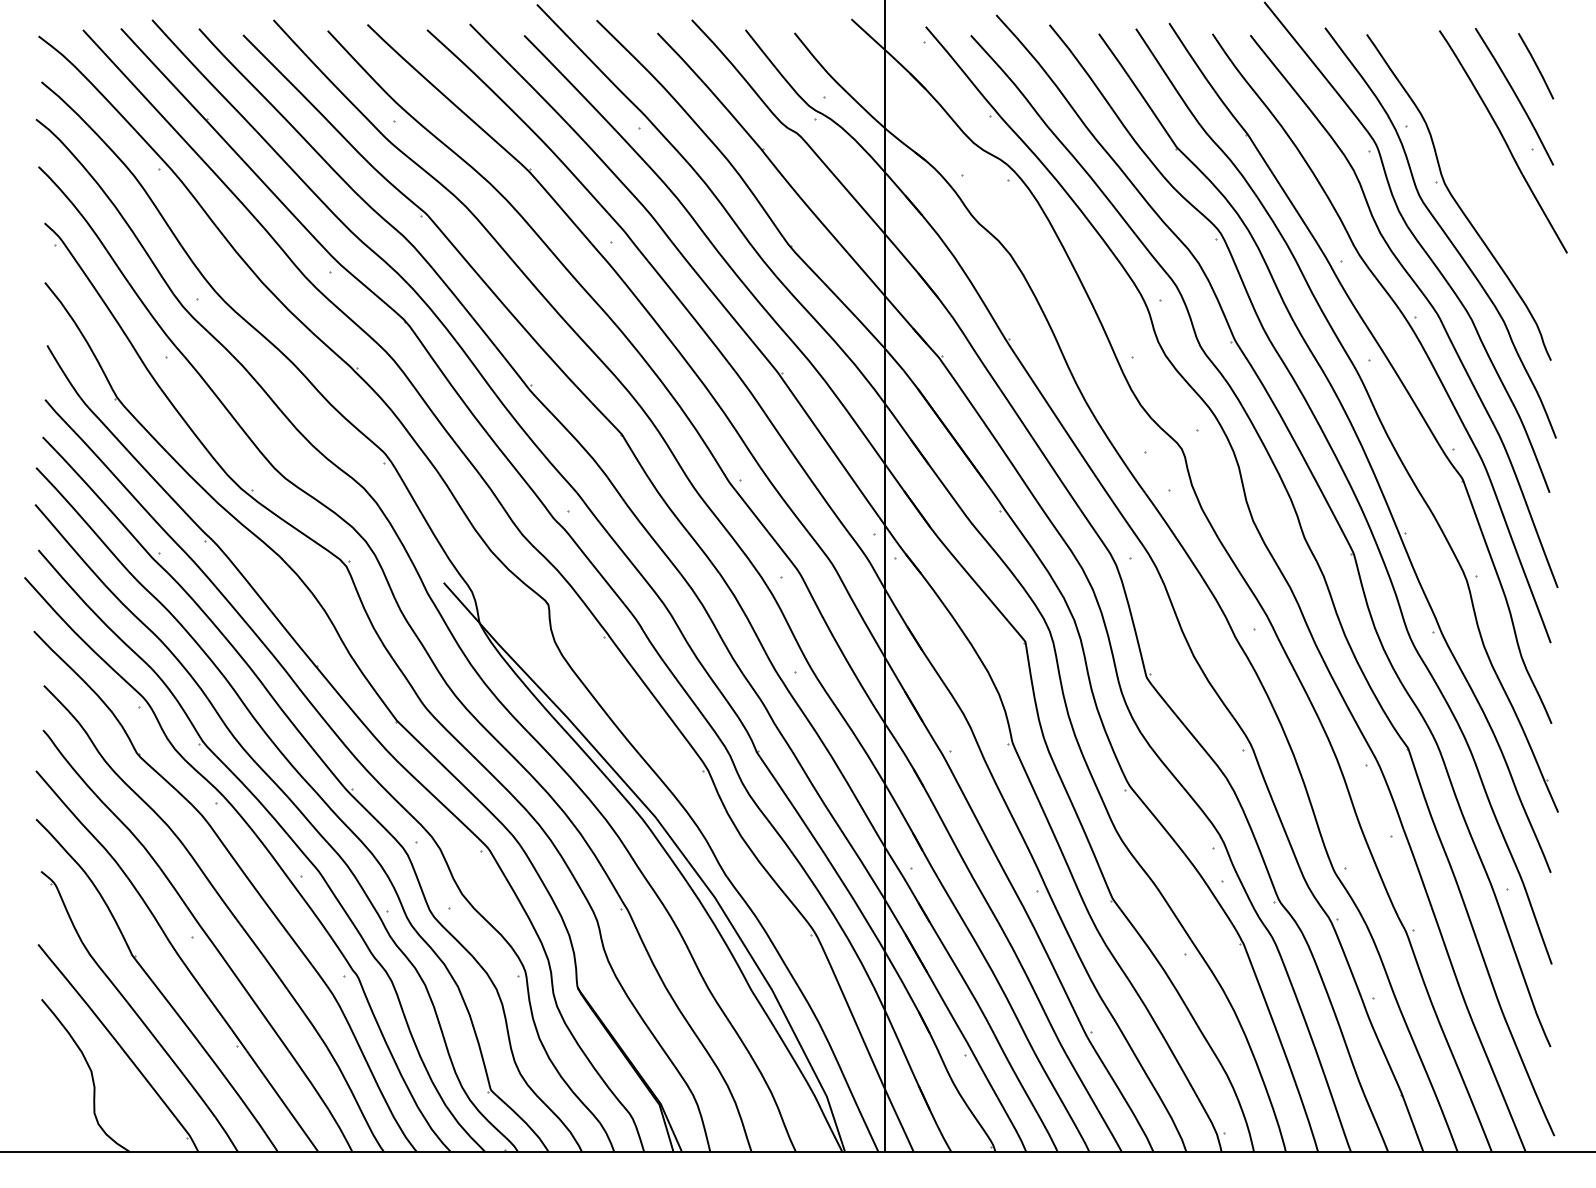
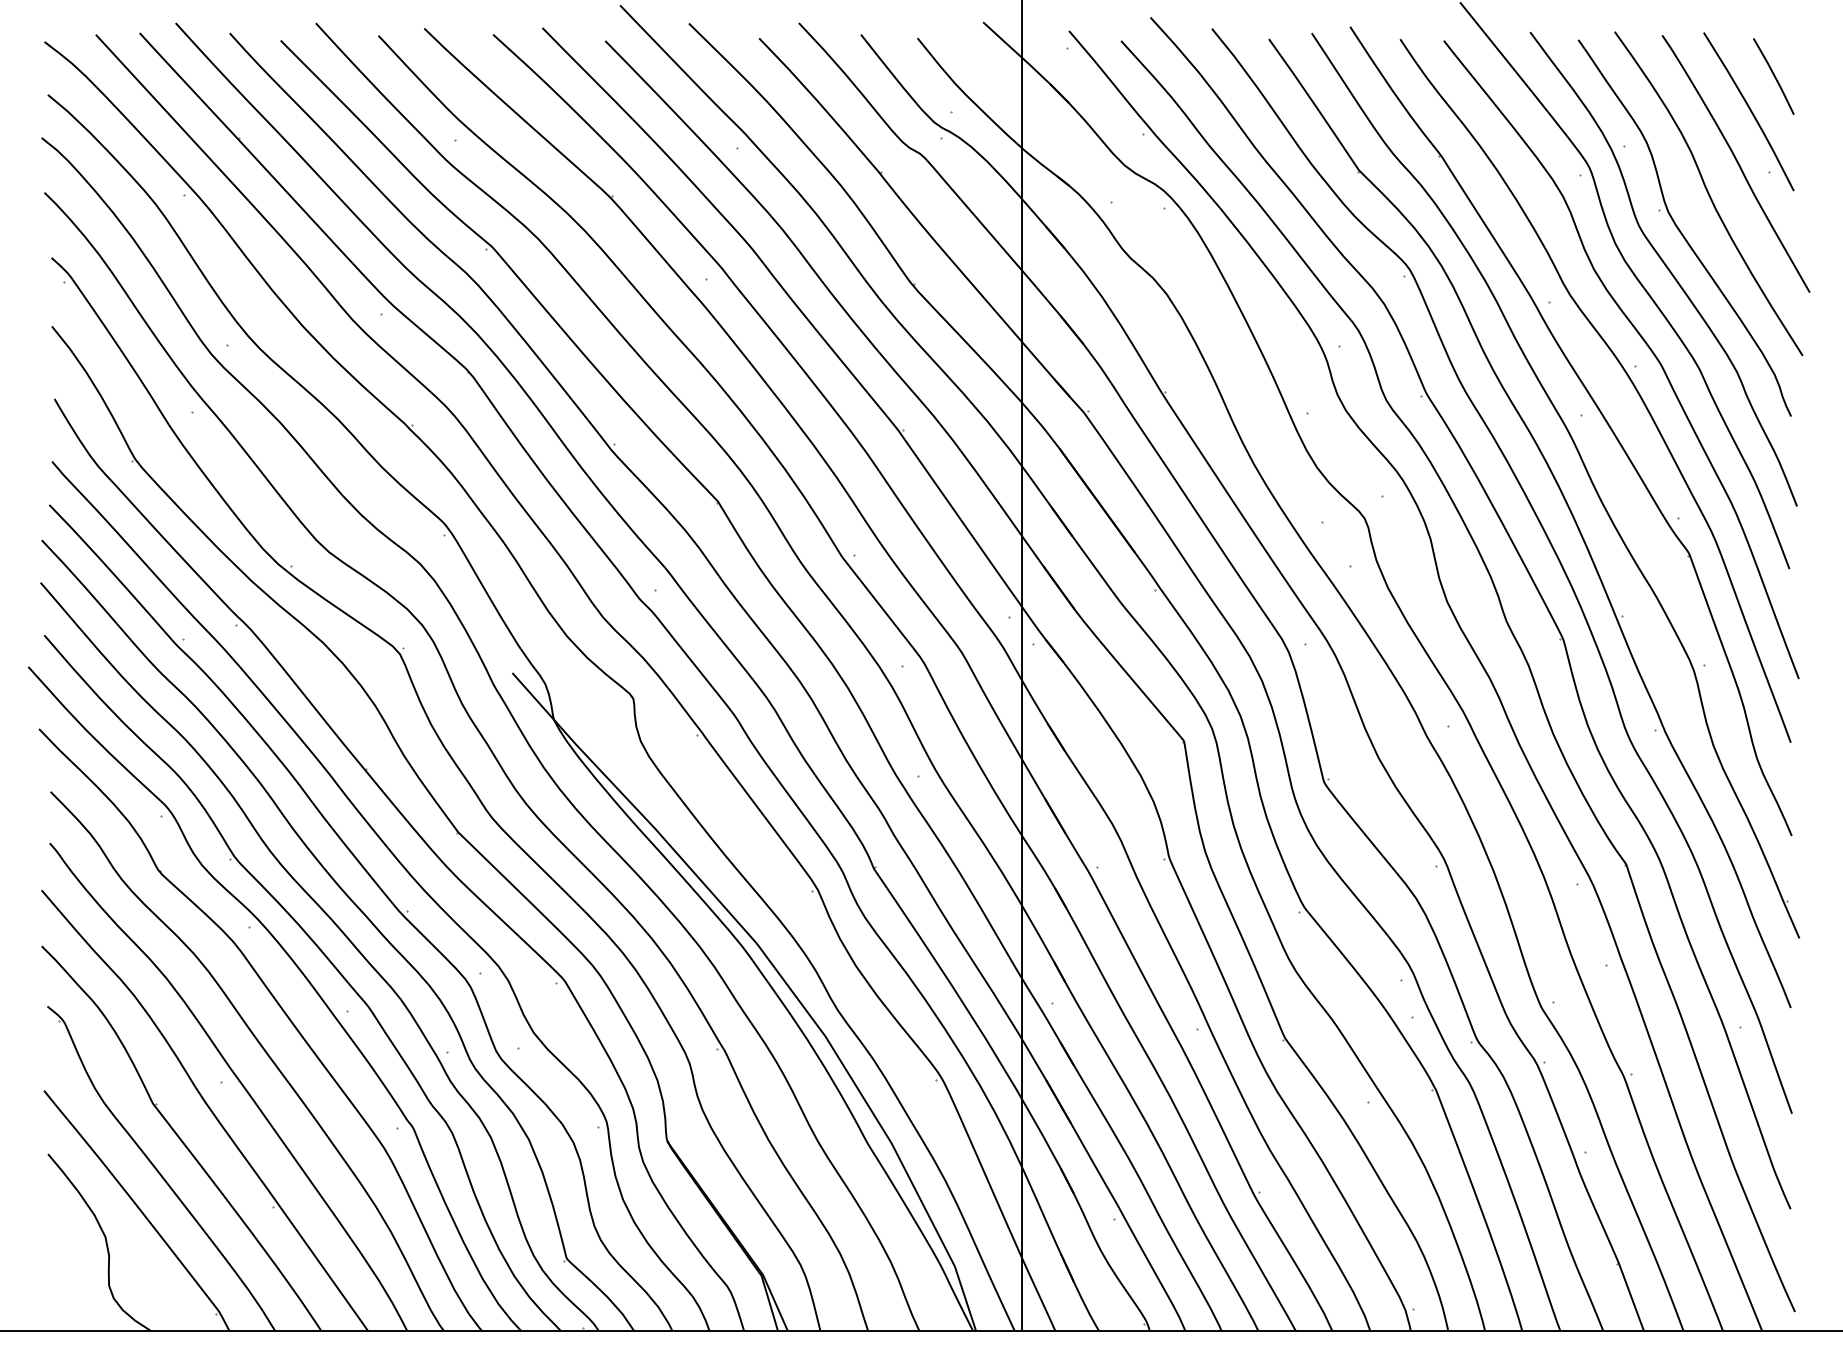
curve: (1479, 167) -> (1708, 193), added

